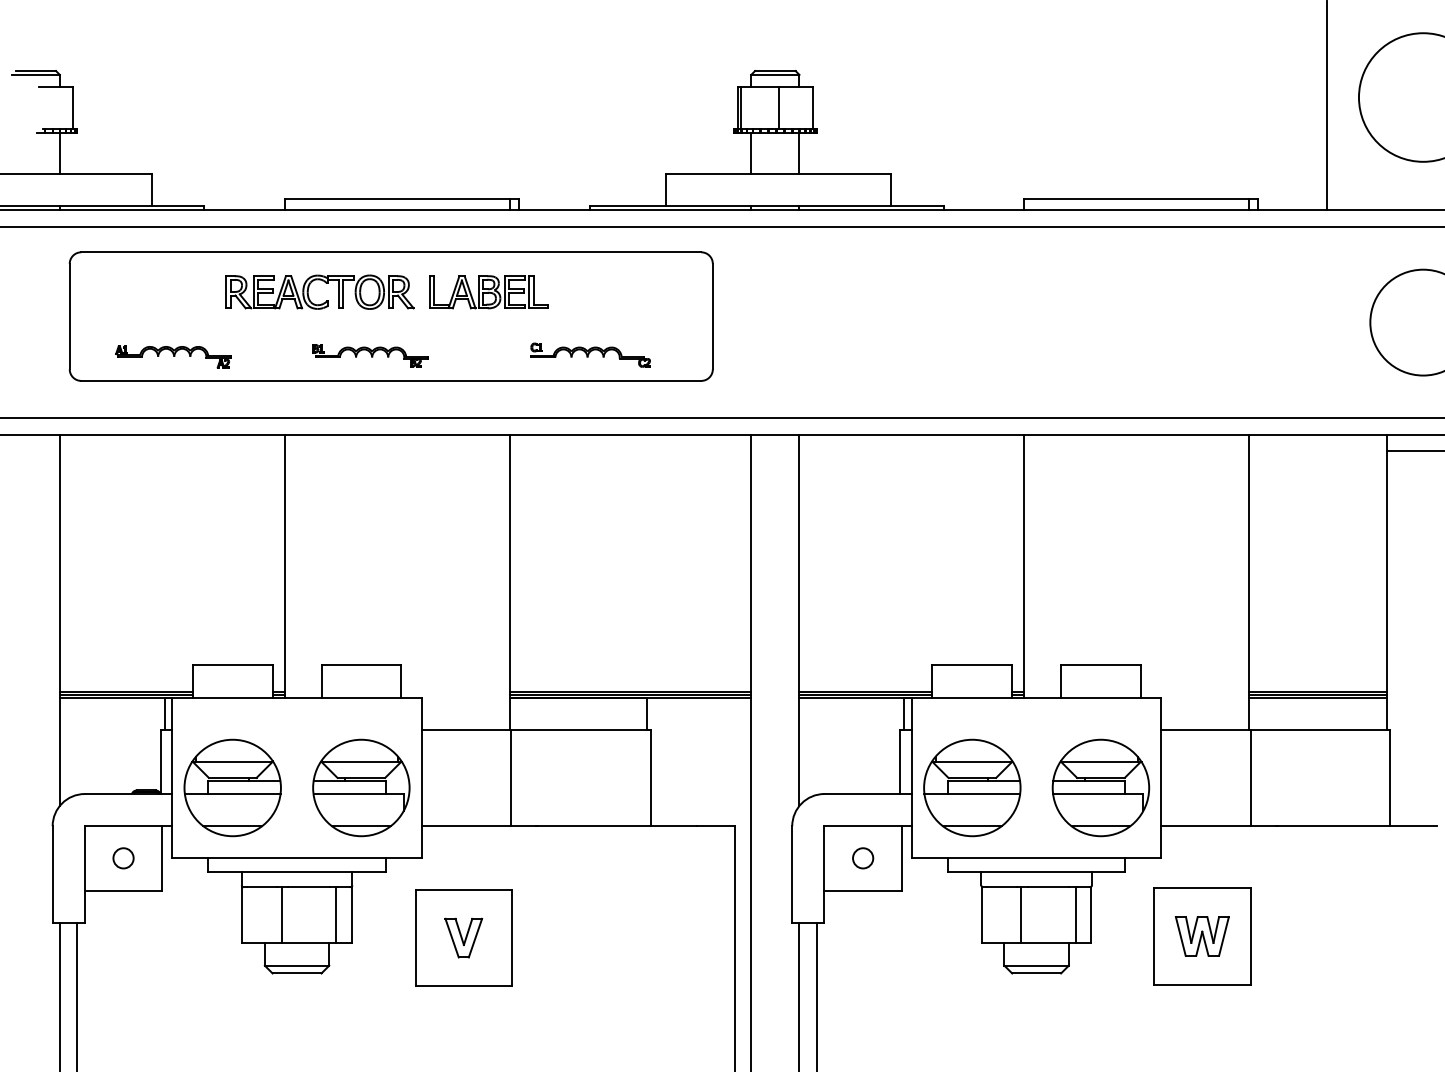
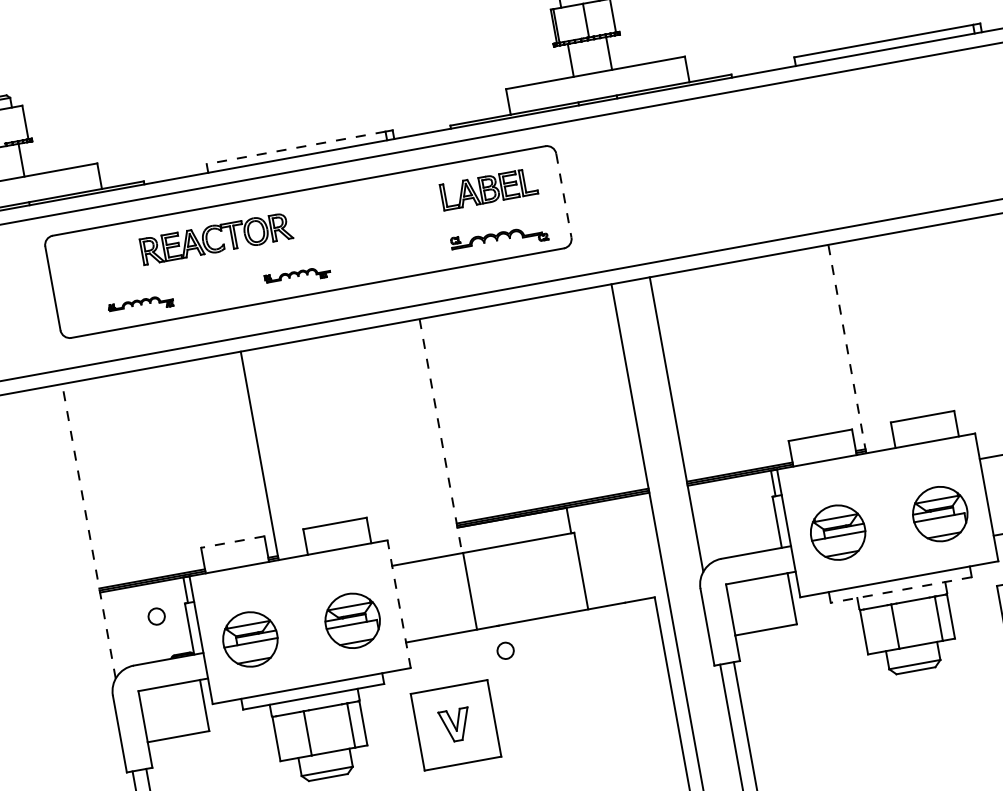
line: (397, 199) -> (296, 148), solid -> dashed
part: (325, 283) -> (219, 231), moved
part: (488, 292) -> (488, 189), moved
line: (712, 316) -> (563, 195), solid -> dashed
part: (590, 354) -> (499, 238), moved
part: (370, 355) -> (297, 275), size x0.7
part: (173, 356) -> (141, 305), size x0.7
line: (1024, 565) -> (847, 348), solid -> dashed
line: (509, 582) -> (440, 436), solid -> dashed
line: (59, 620) -> (88, 531), solid -> dashed
line: (232, 665) -> (232, 542), solid -> dashed
line: (421, 777) -> (398, 603), solid -> dashed
part: (232, 787) -> (250, 639), size x0.7
part: (361, 787) -> (352, 620), size x0.7
part: (972, 787) -> (838, 532), size x0.7
part: (1100, 787) -> (939, 513), size x0.7
circle: (123, 858) -> (156, 616), moved
circle: (863, 858) -> (505, 650), moved
line: (1036, 871) -> (901, 589), solid -> dashed

